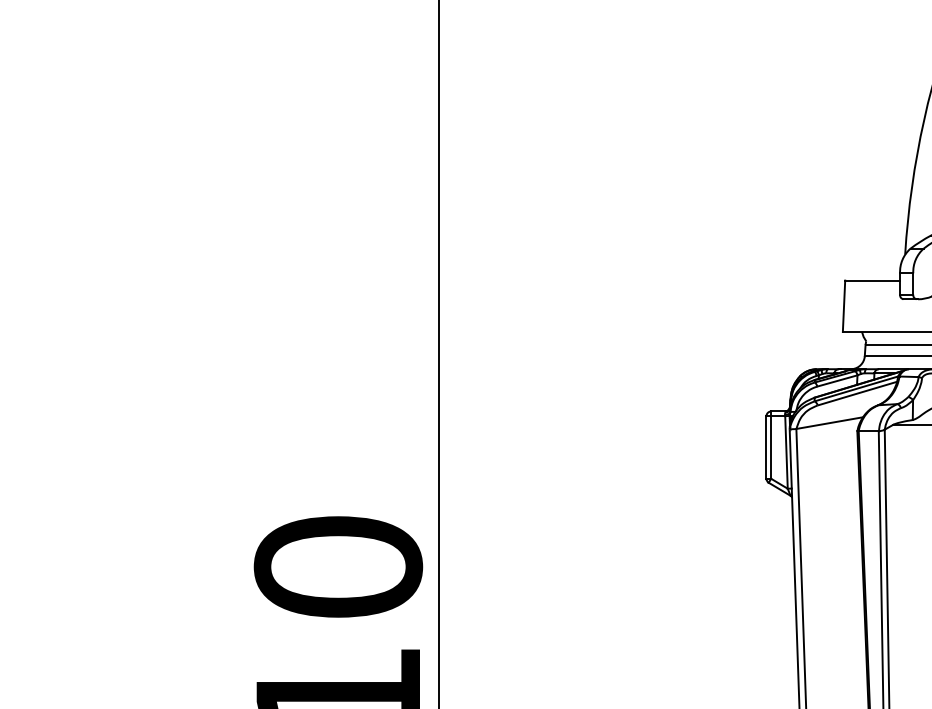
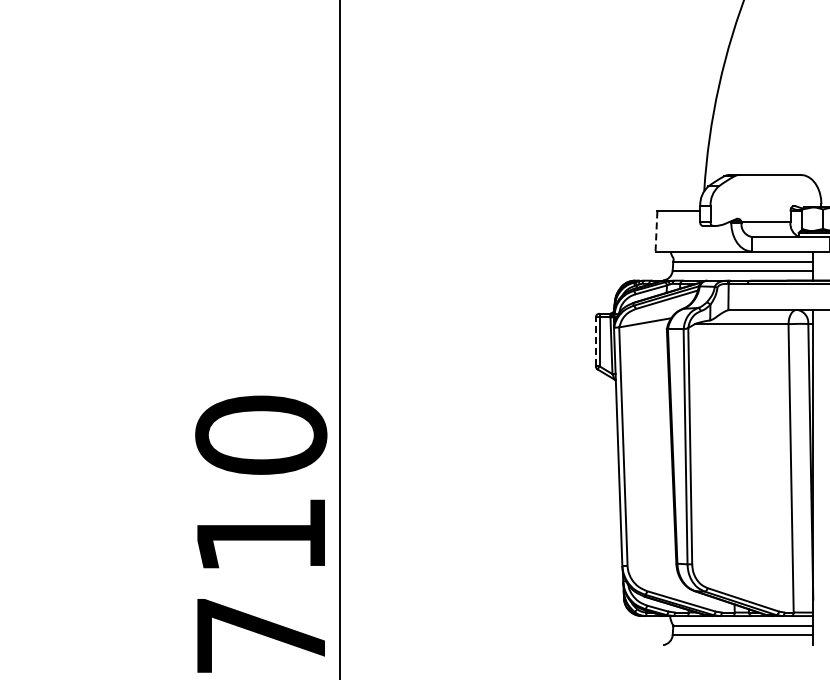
line: (844, 306) -> (656, 231), solid -> dashed
line: (766, 447) -> (595, 341), solid -> dashed

